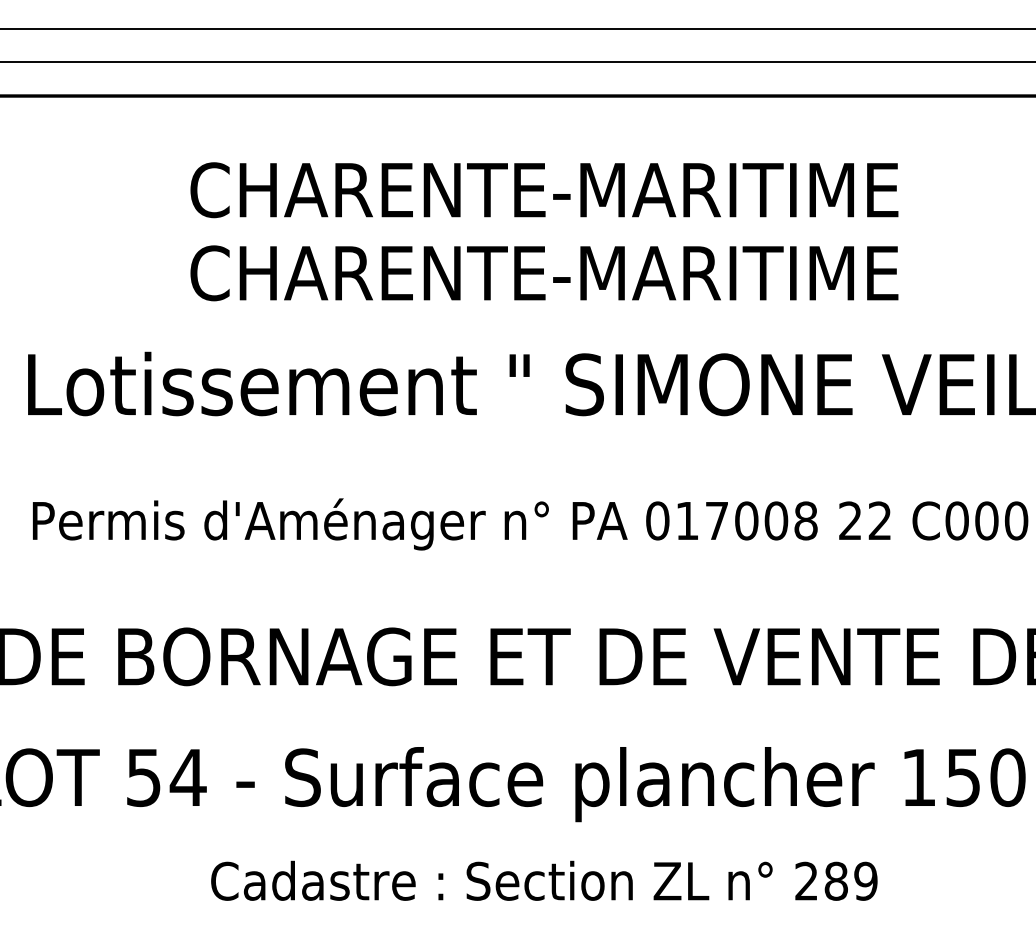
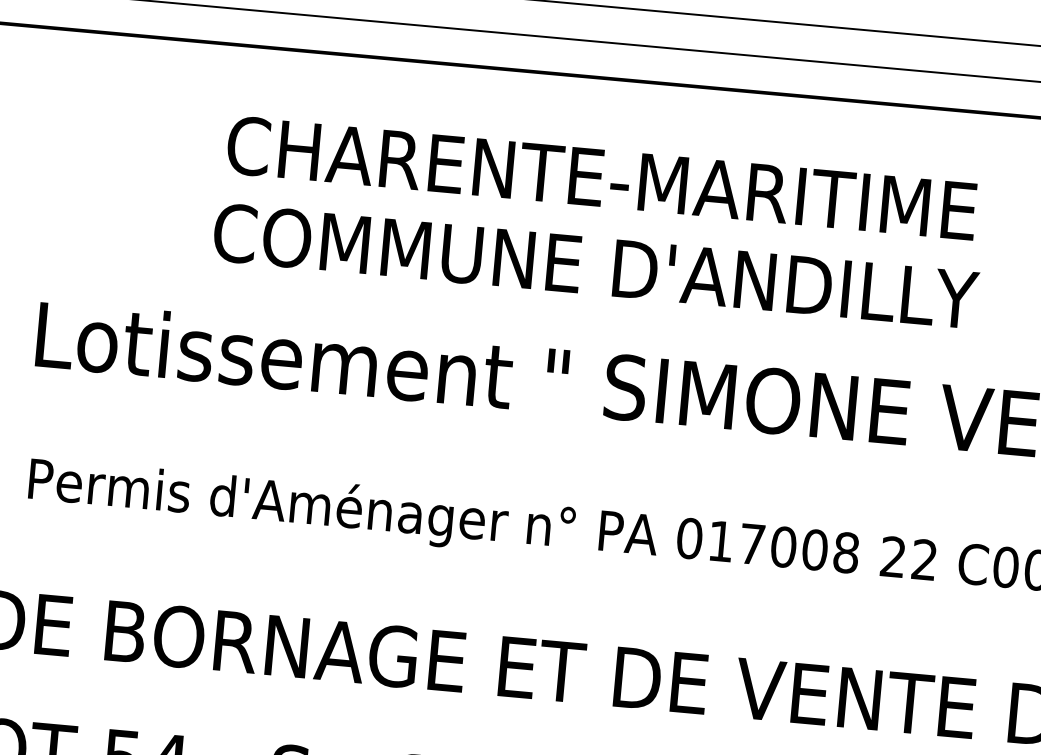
text: (546, 273) -> (595, 266), CHARENTE-MARITIME -> COMMUNE D'ANDILLY

